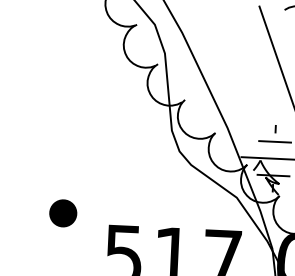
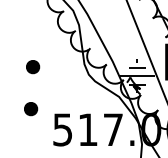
part: (71, 132) -> (33, 67), added

